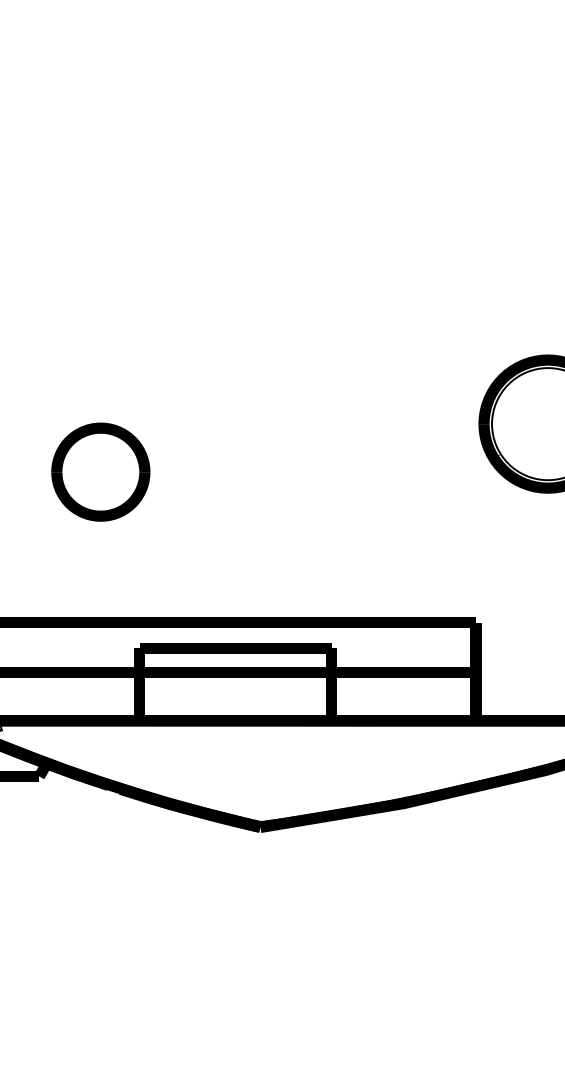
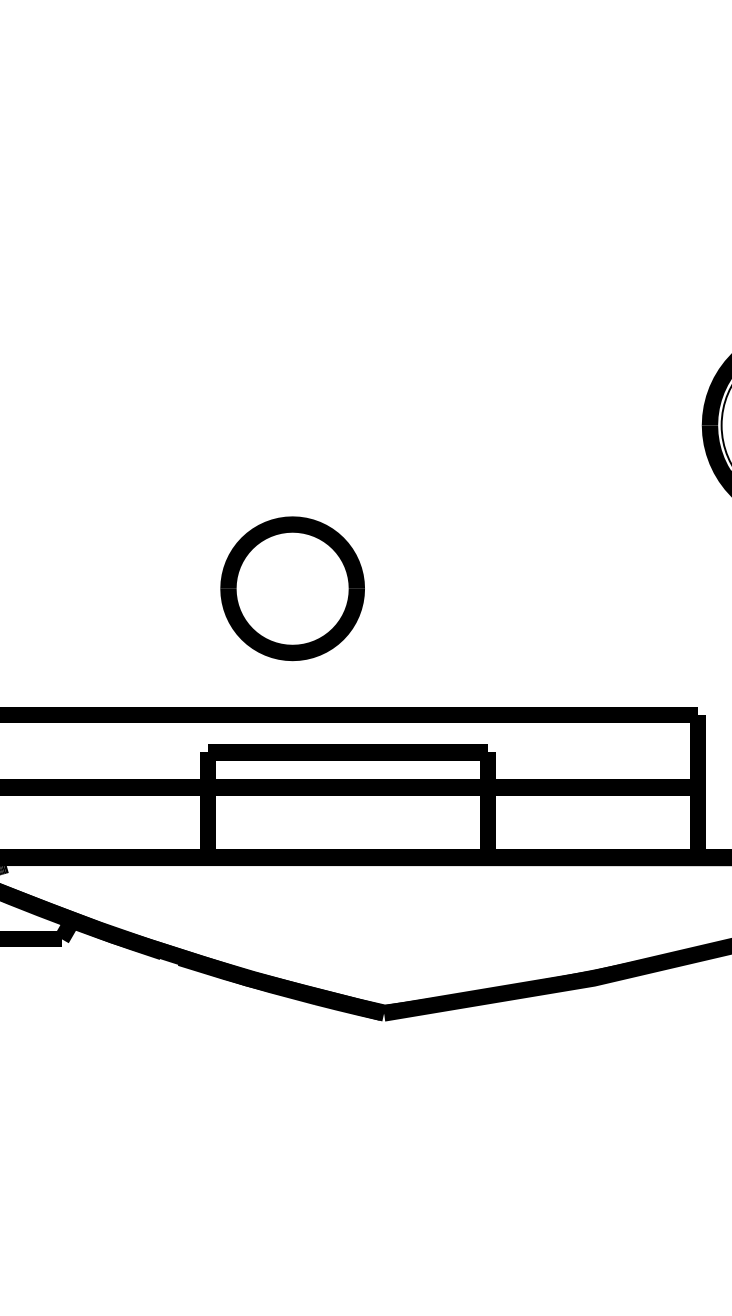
part: (100, 471) -> (292, 587), moved

